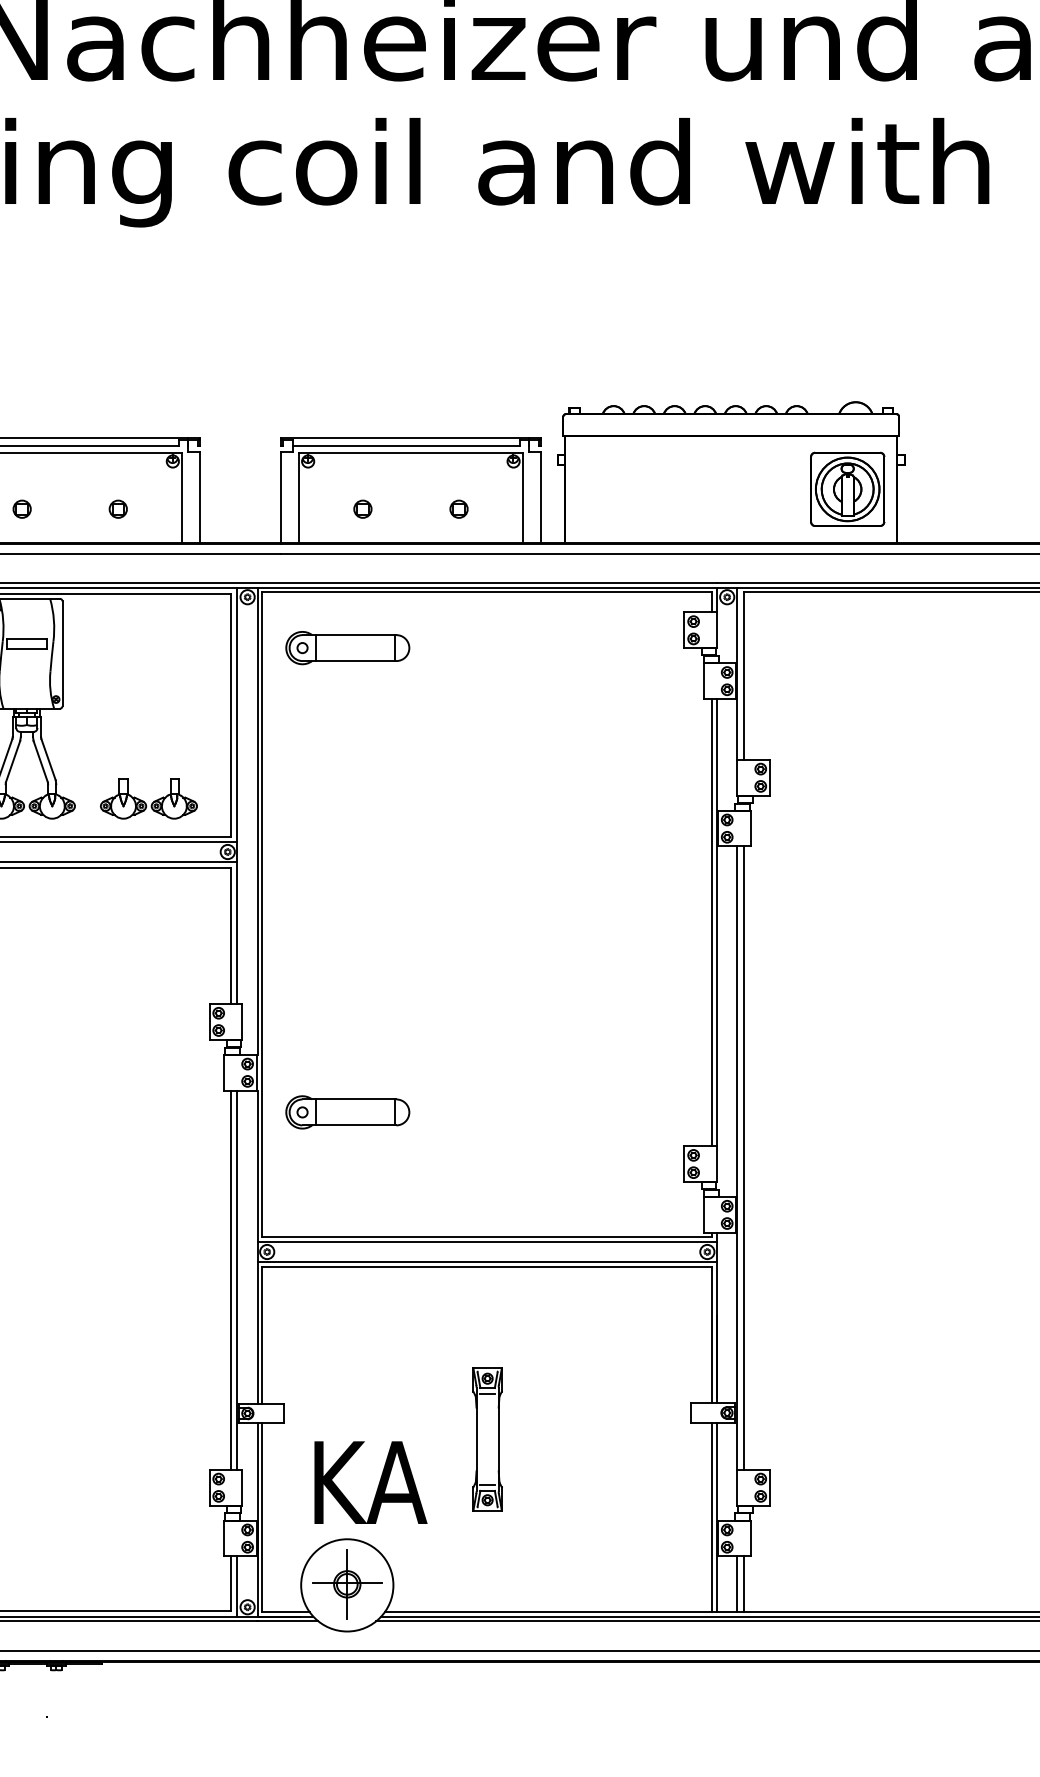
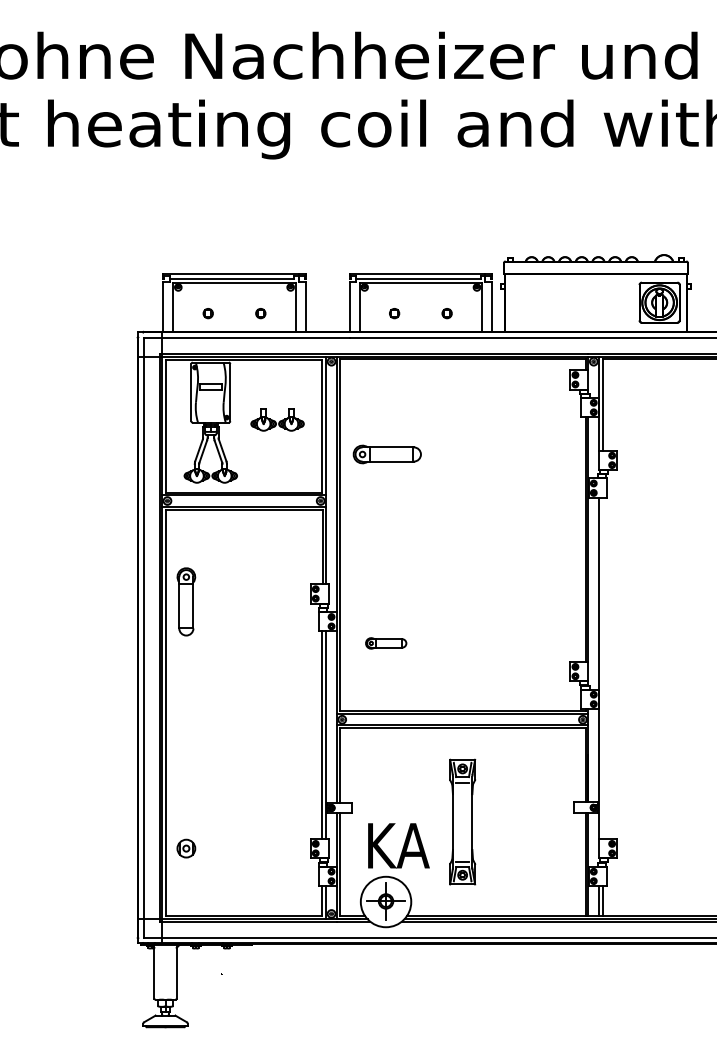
part: (346, 648) -> (386, 454), moved
part: (148, 798) -> (277, 419), moved
part: (346, 1112) -> (385, 643), size x0.6
line: (743, 1156) -> (602, 667), removed
part: (487, 1439) -> (462, 822), size x1.6

